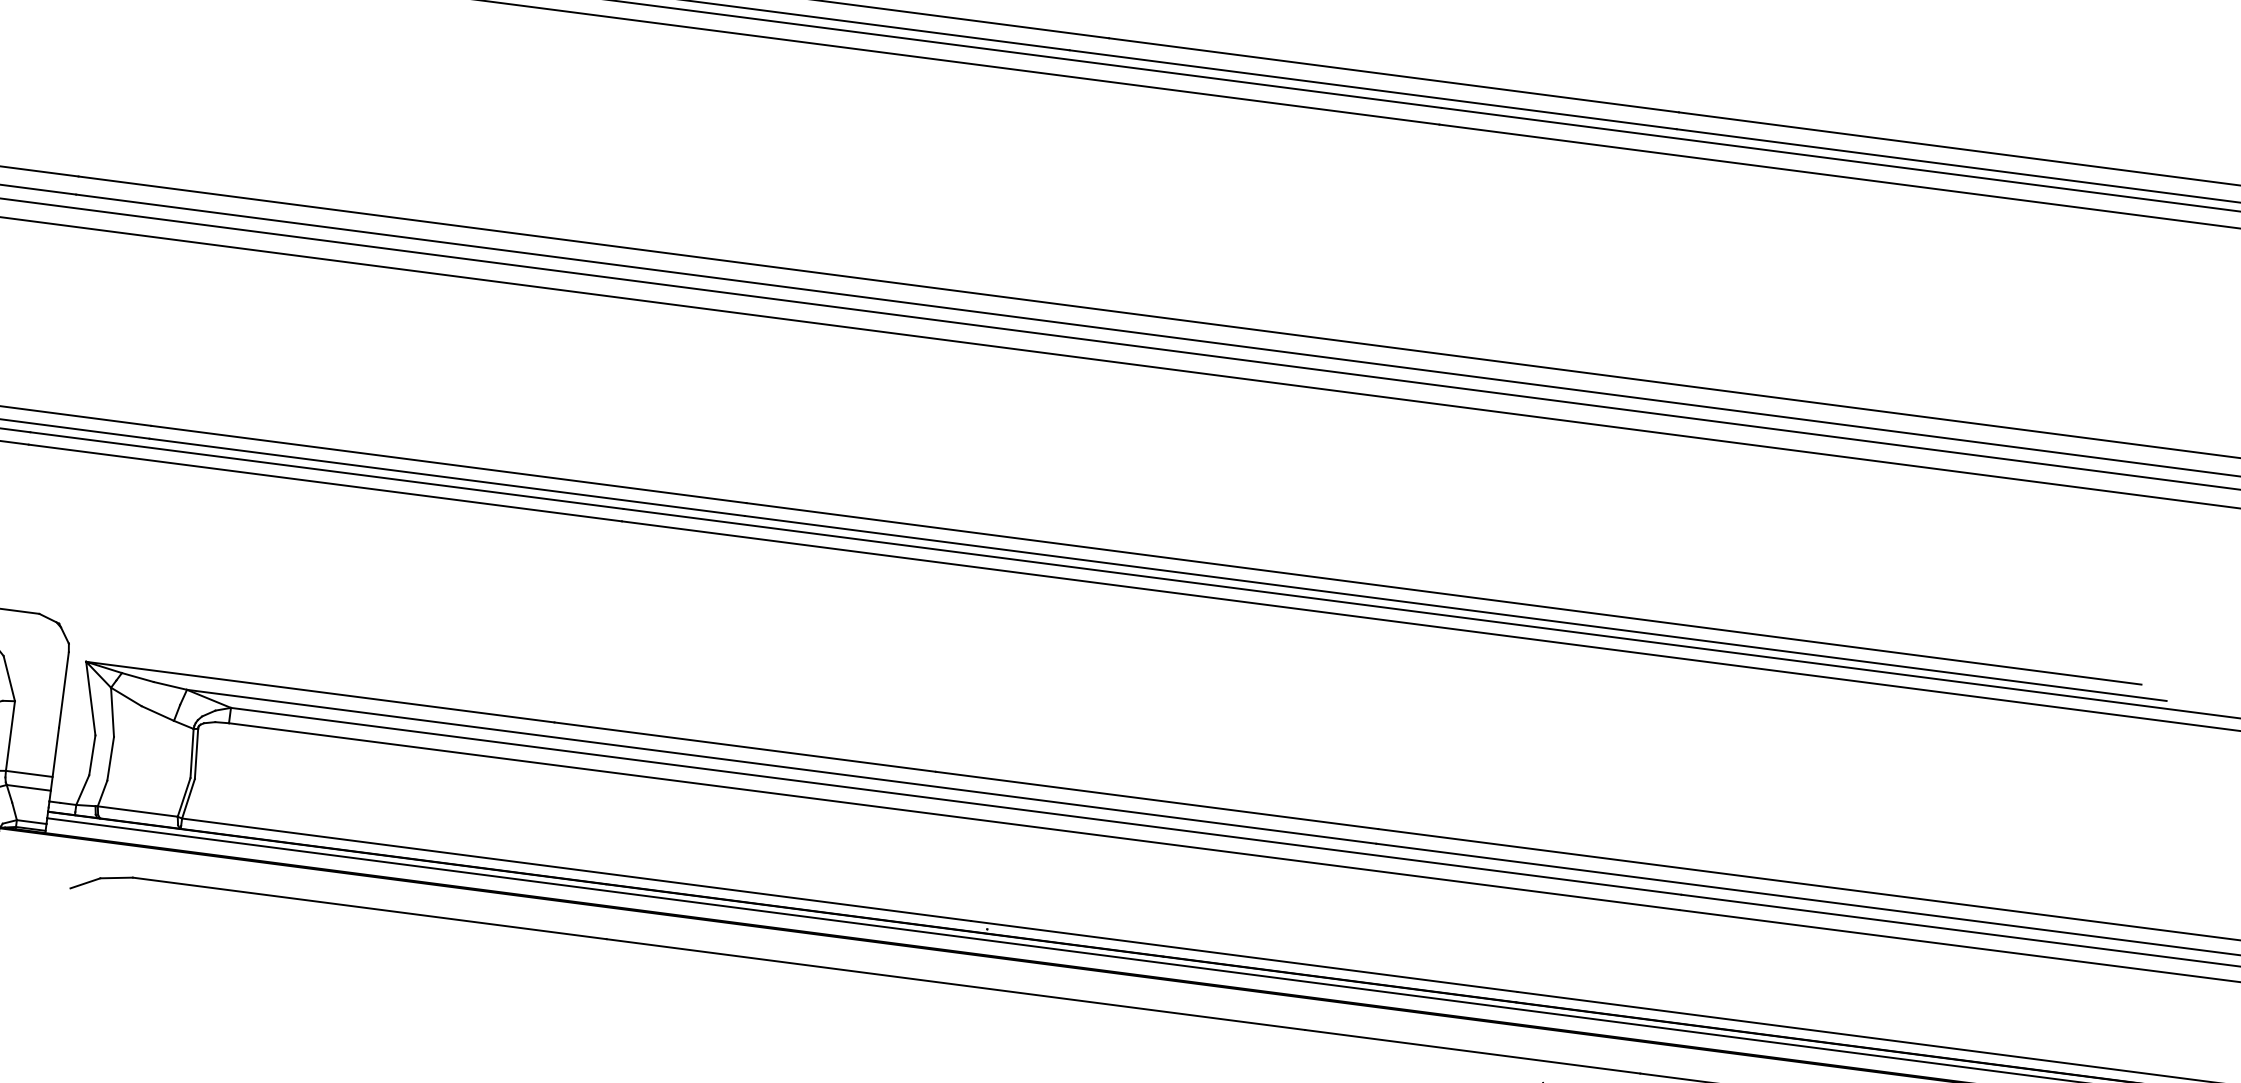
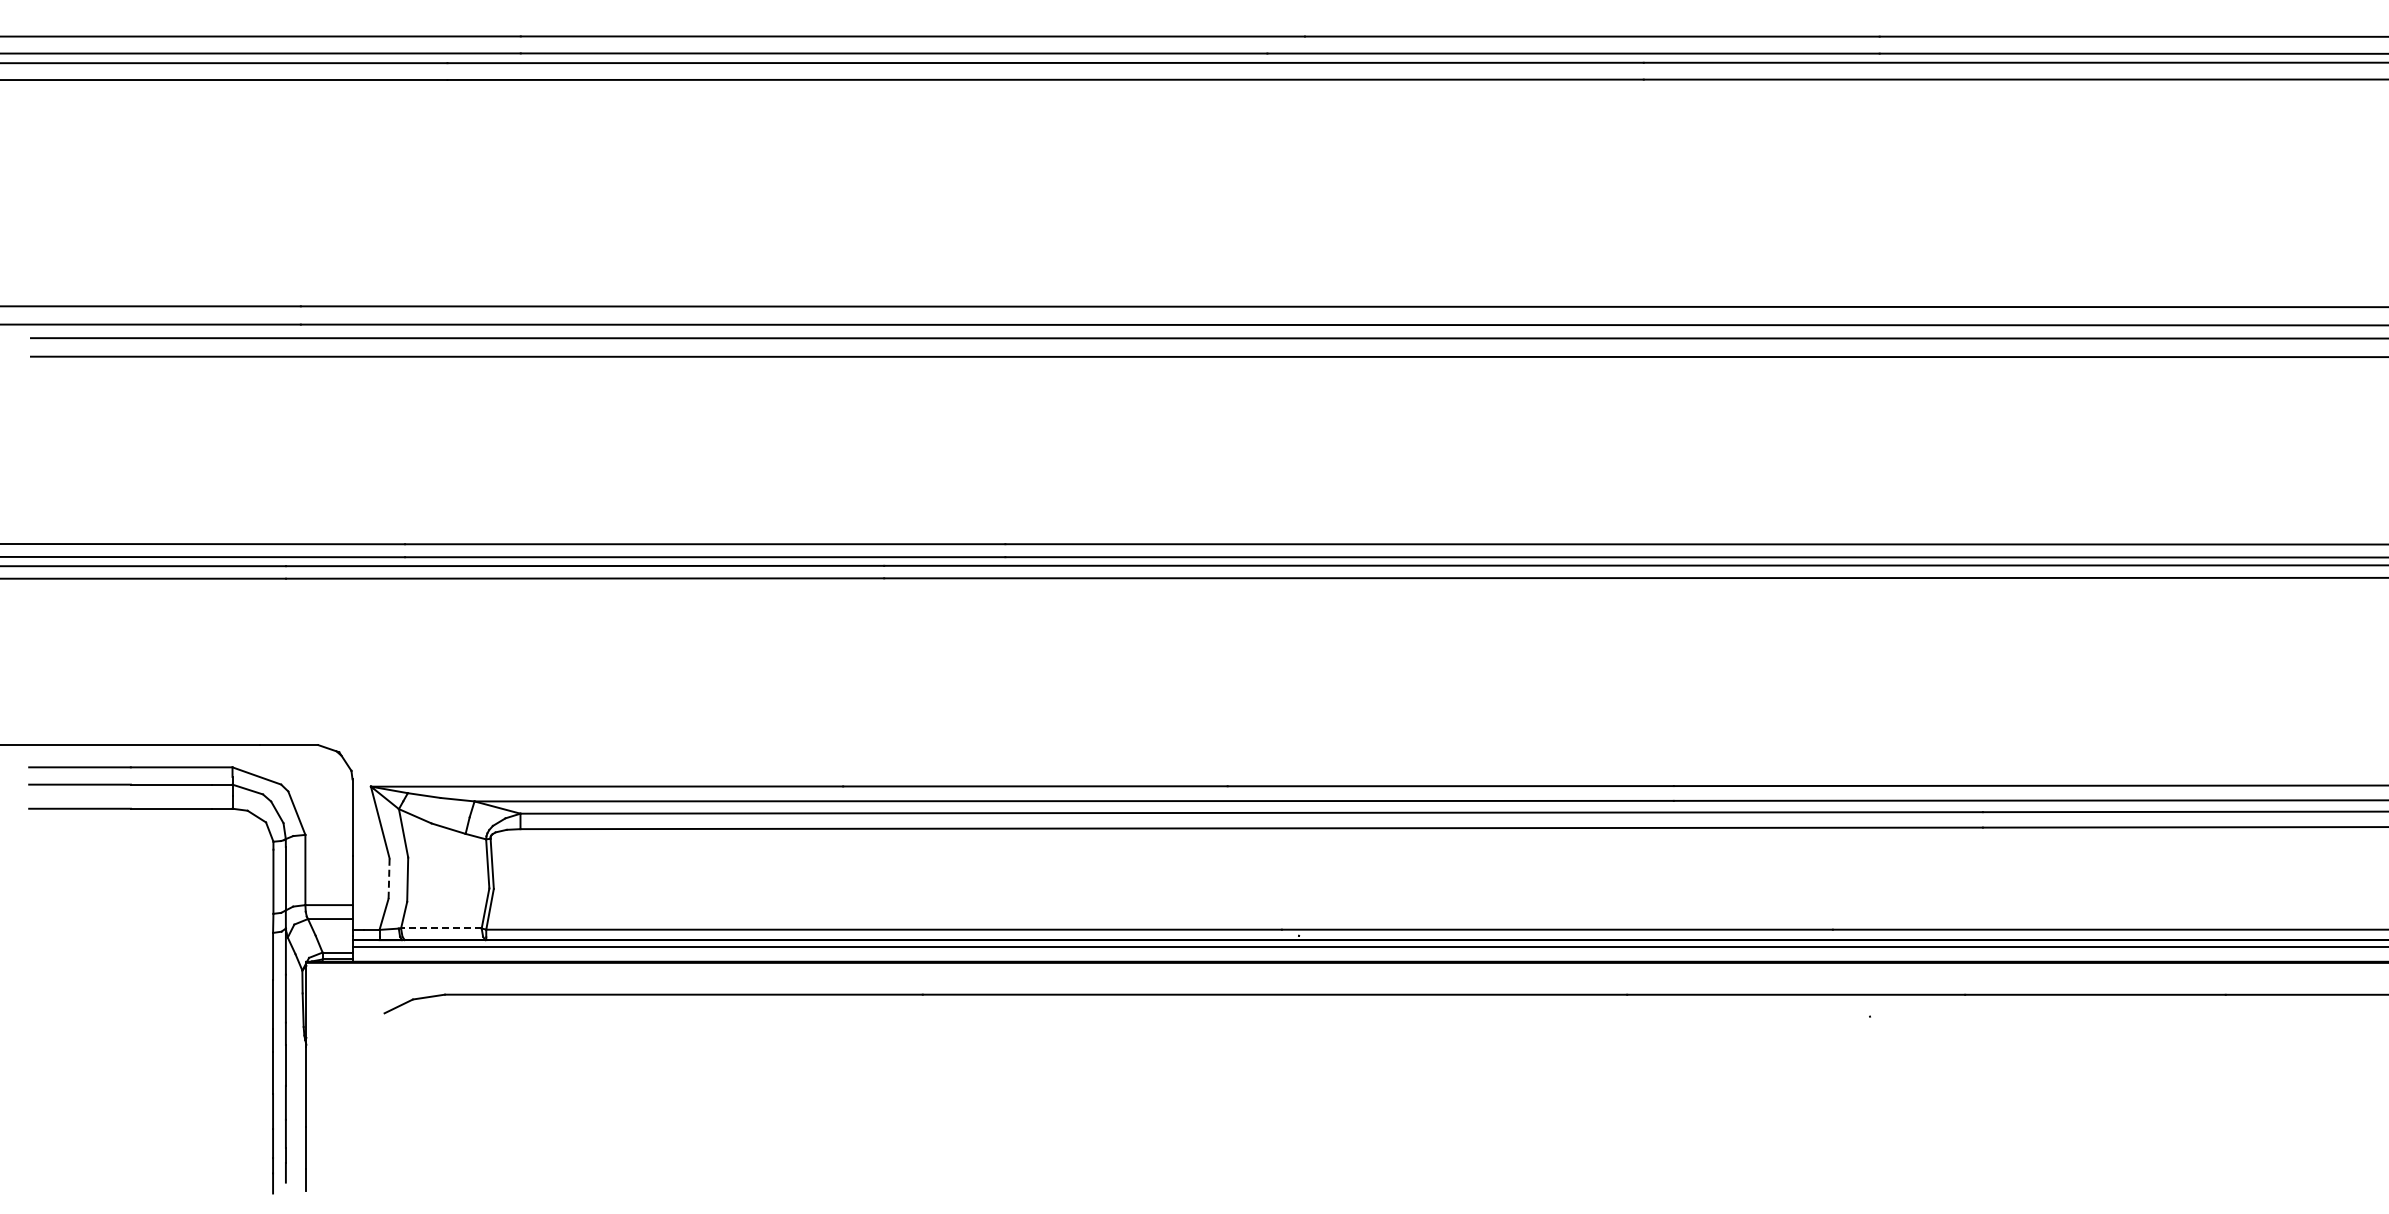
line: (92, 755) -> (389, 878), solid -> dashed
line: (136, 811) -> (440, 928), solid -> dashed

